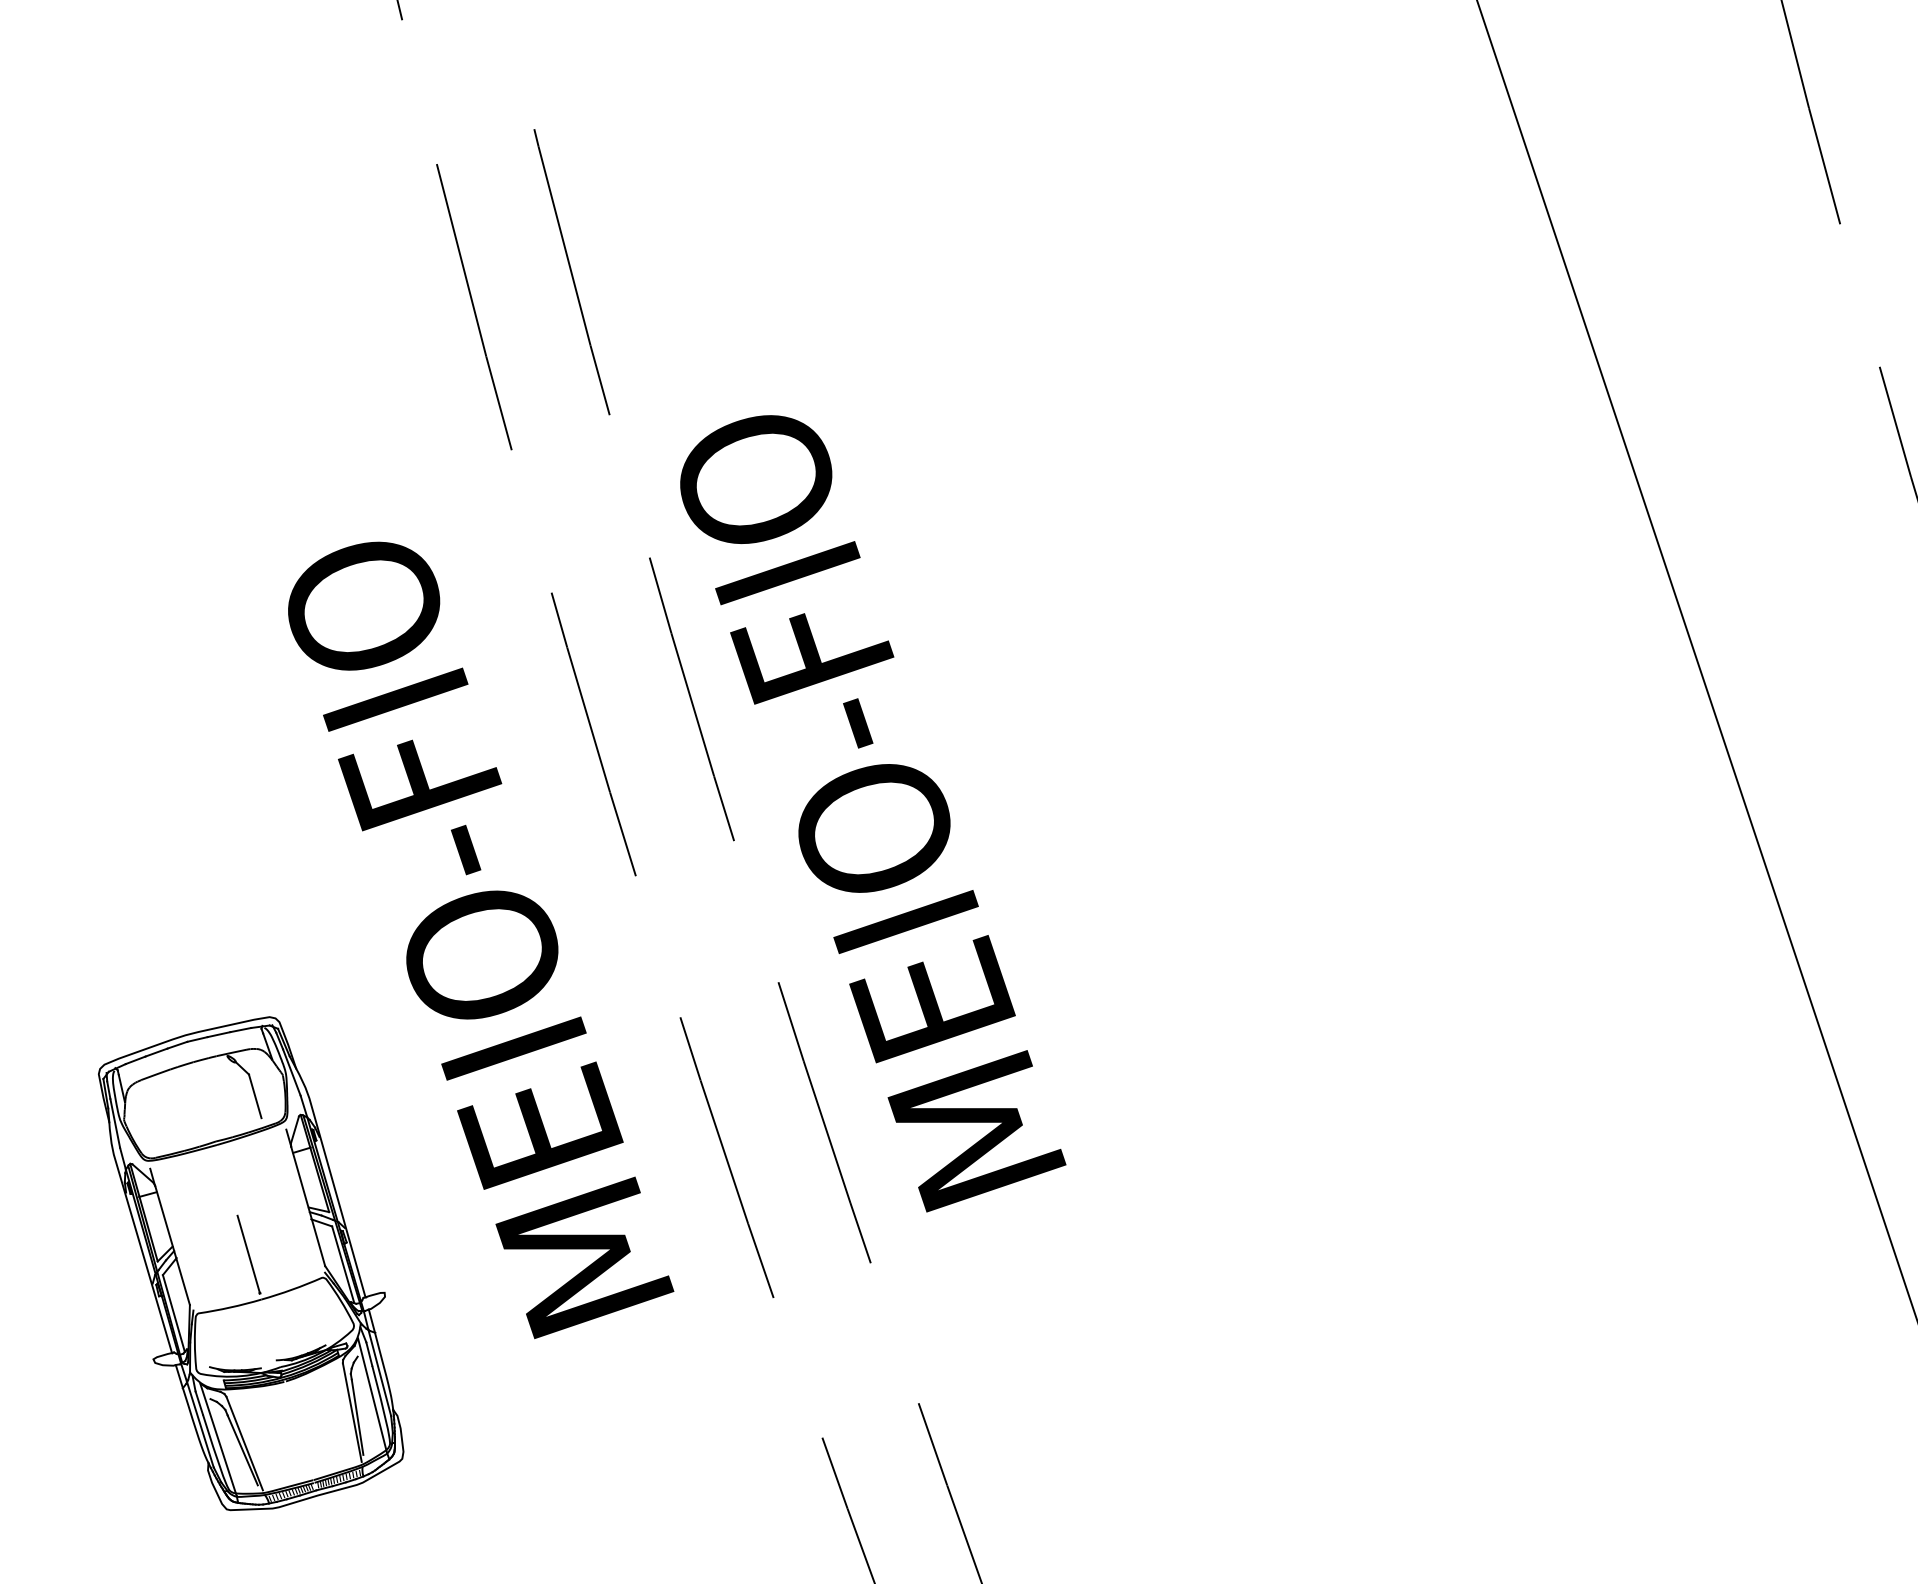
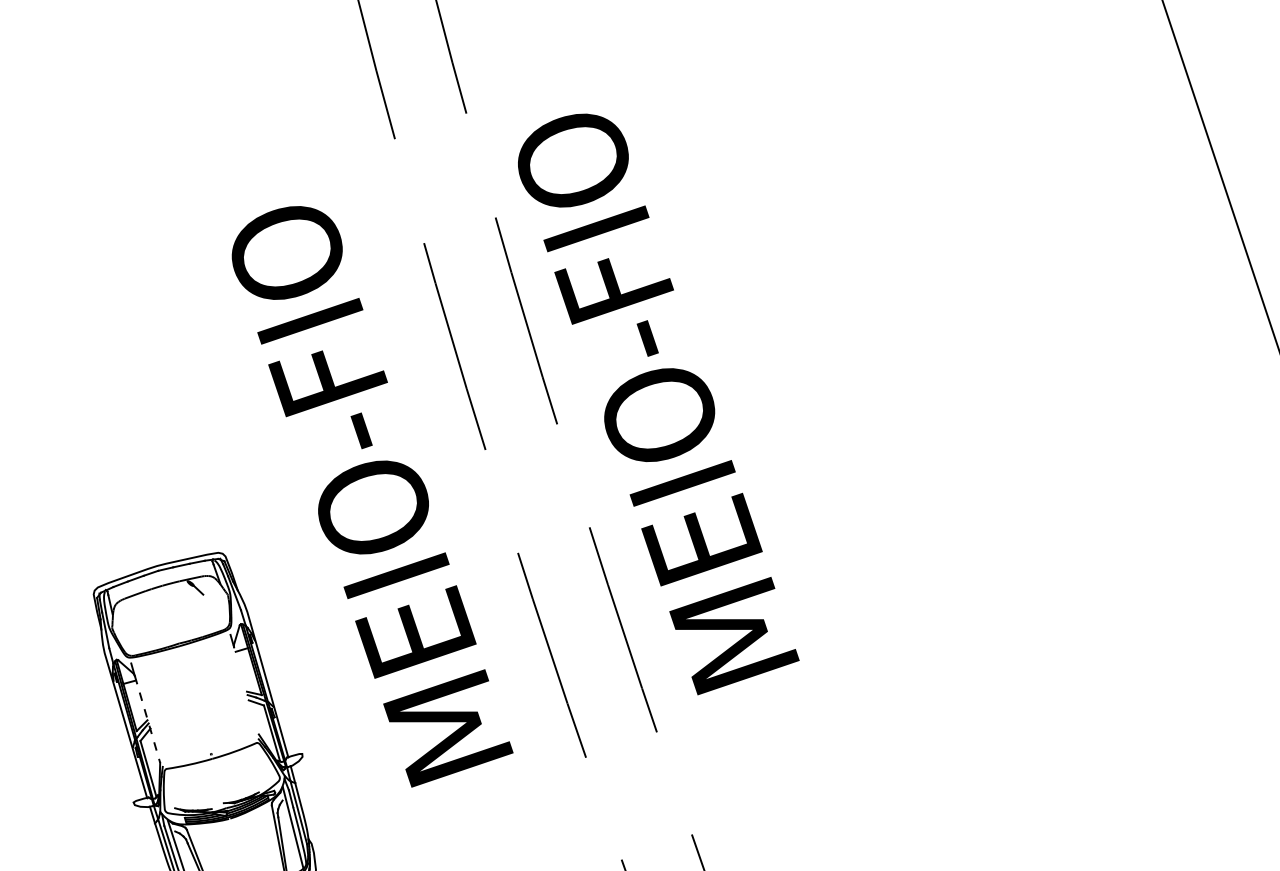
line: (254, 1096) -> (207, 610), removed
line: (308, 1206) -> (246, 690), removed
line: (172, 1245) -> (147, 719), solid -> dashed
line: (248, 1254) -> (202, 725), removed

